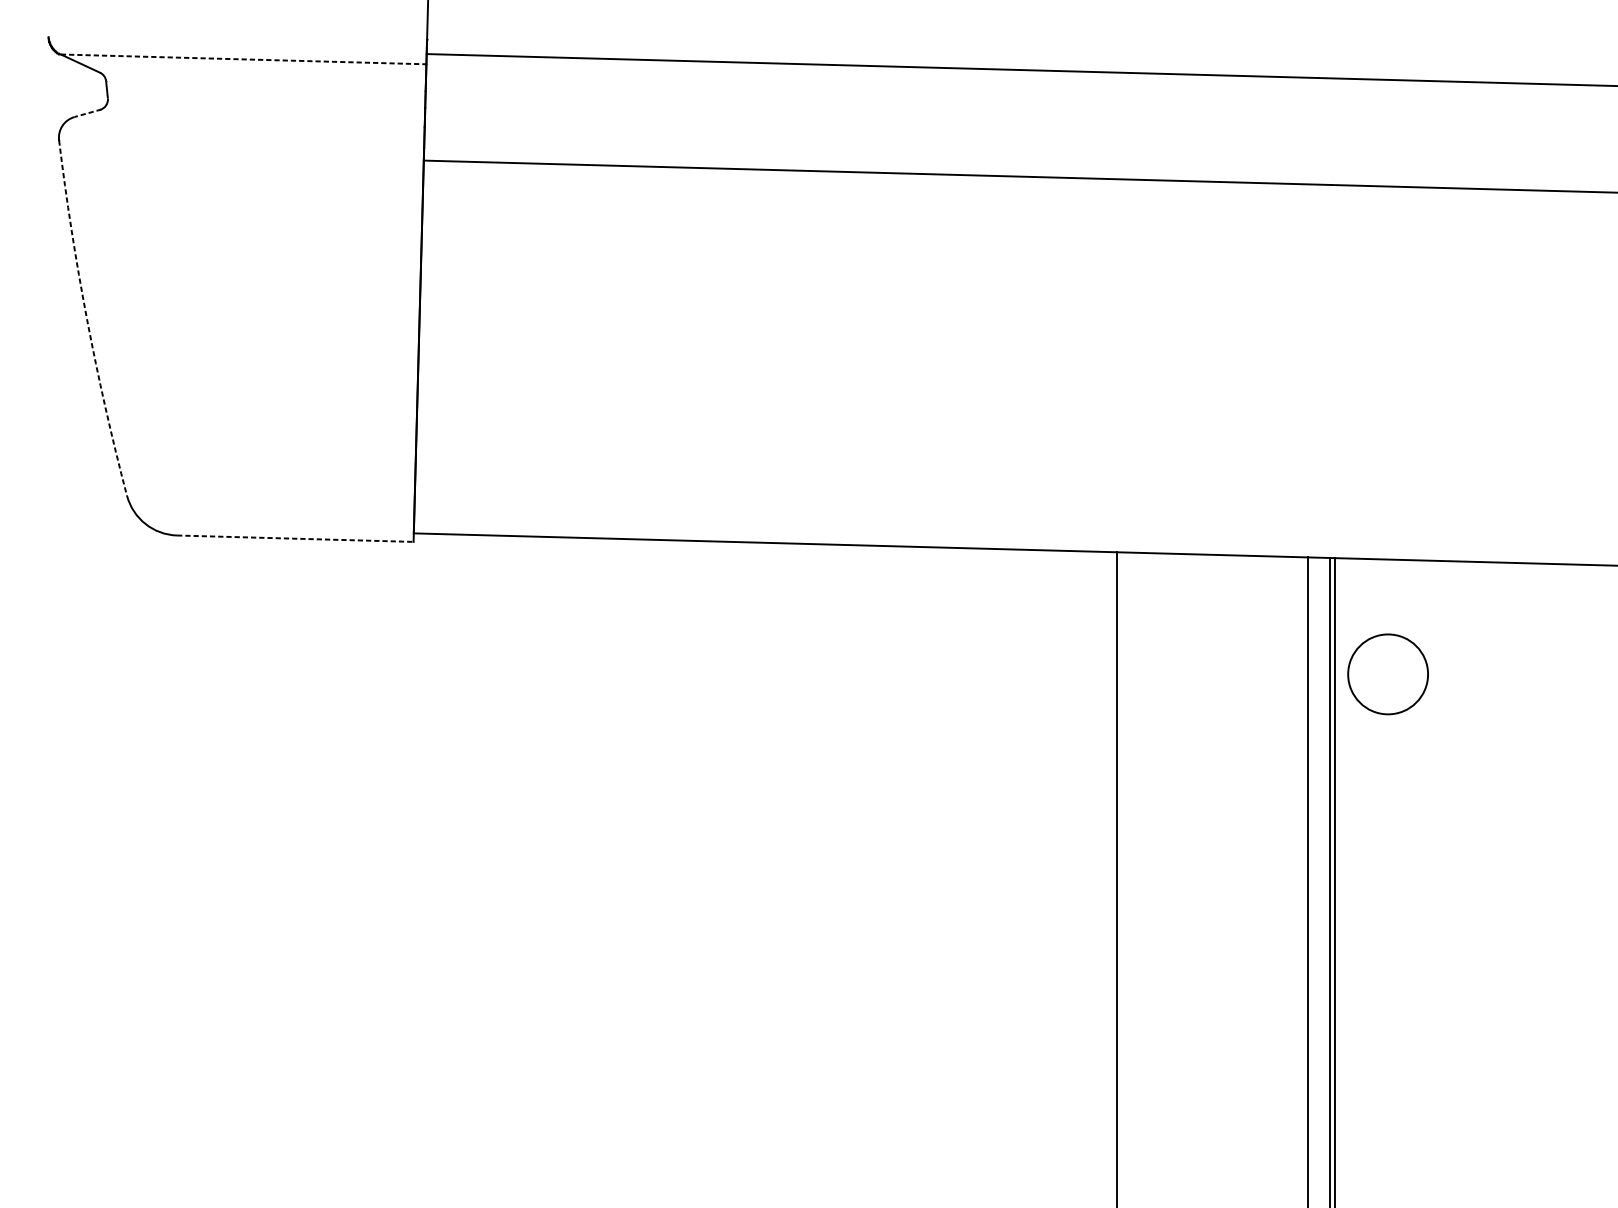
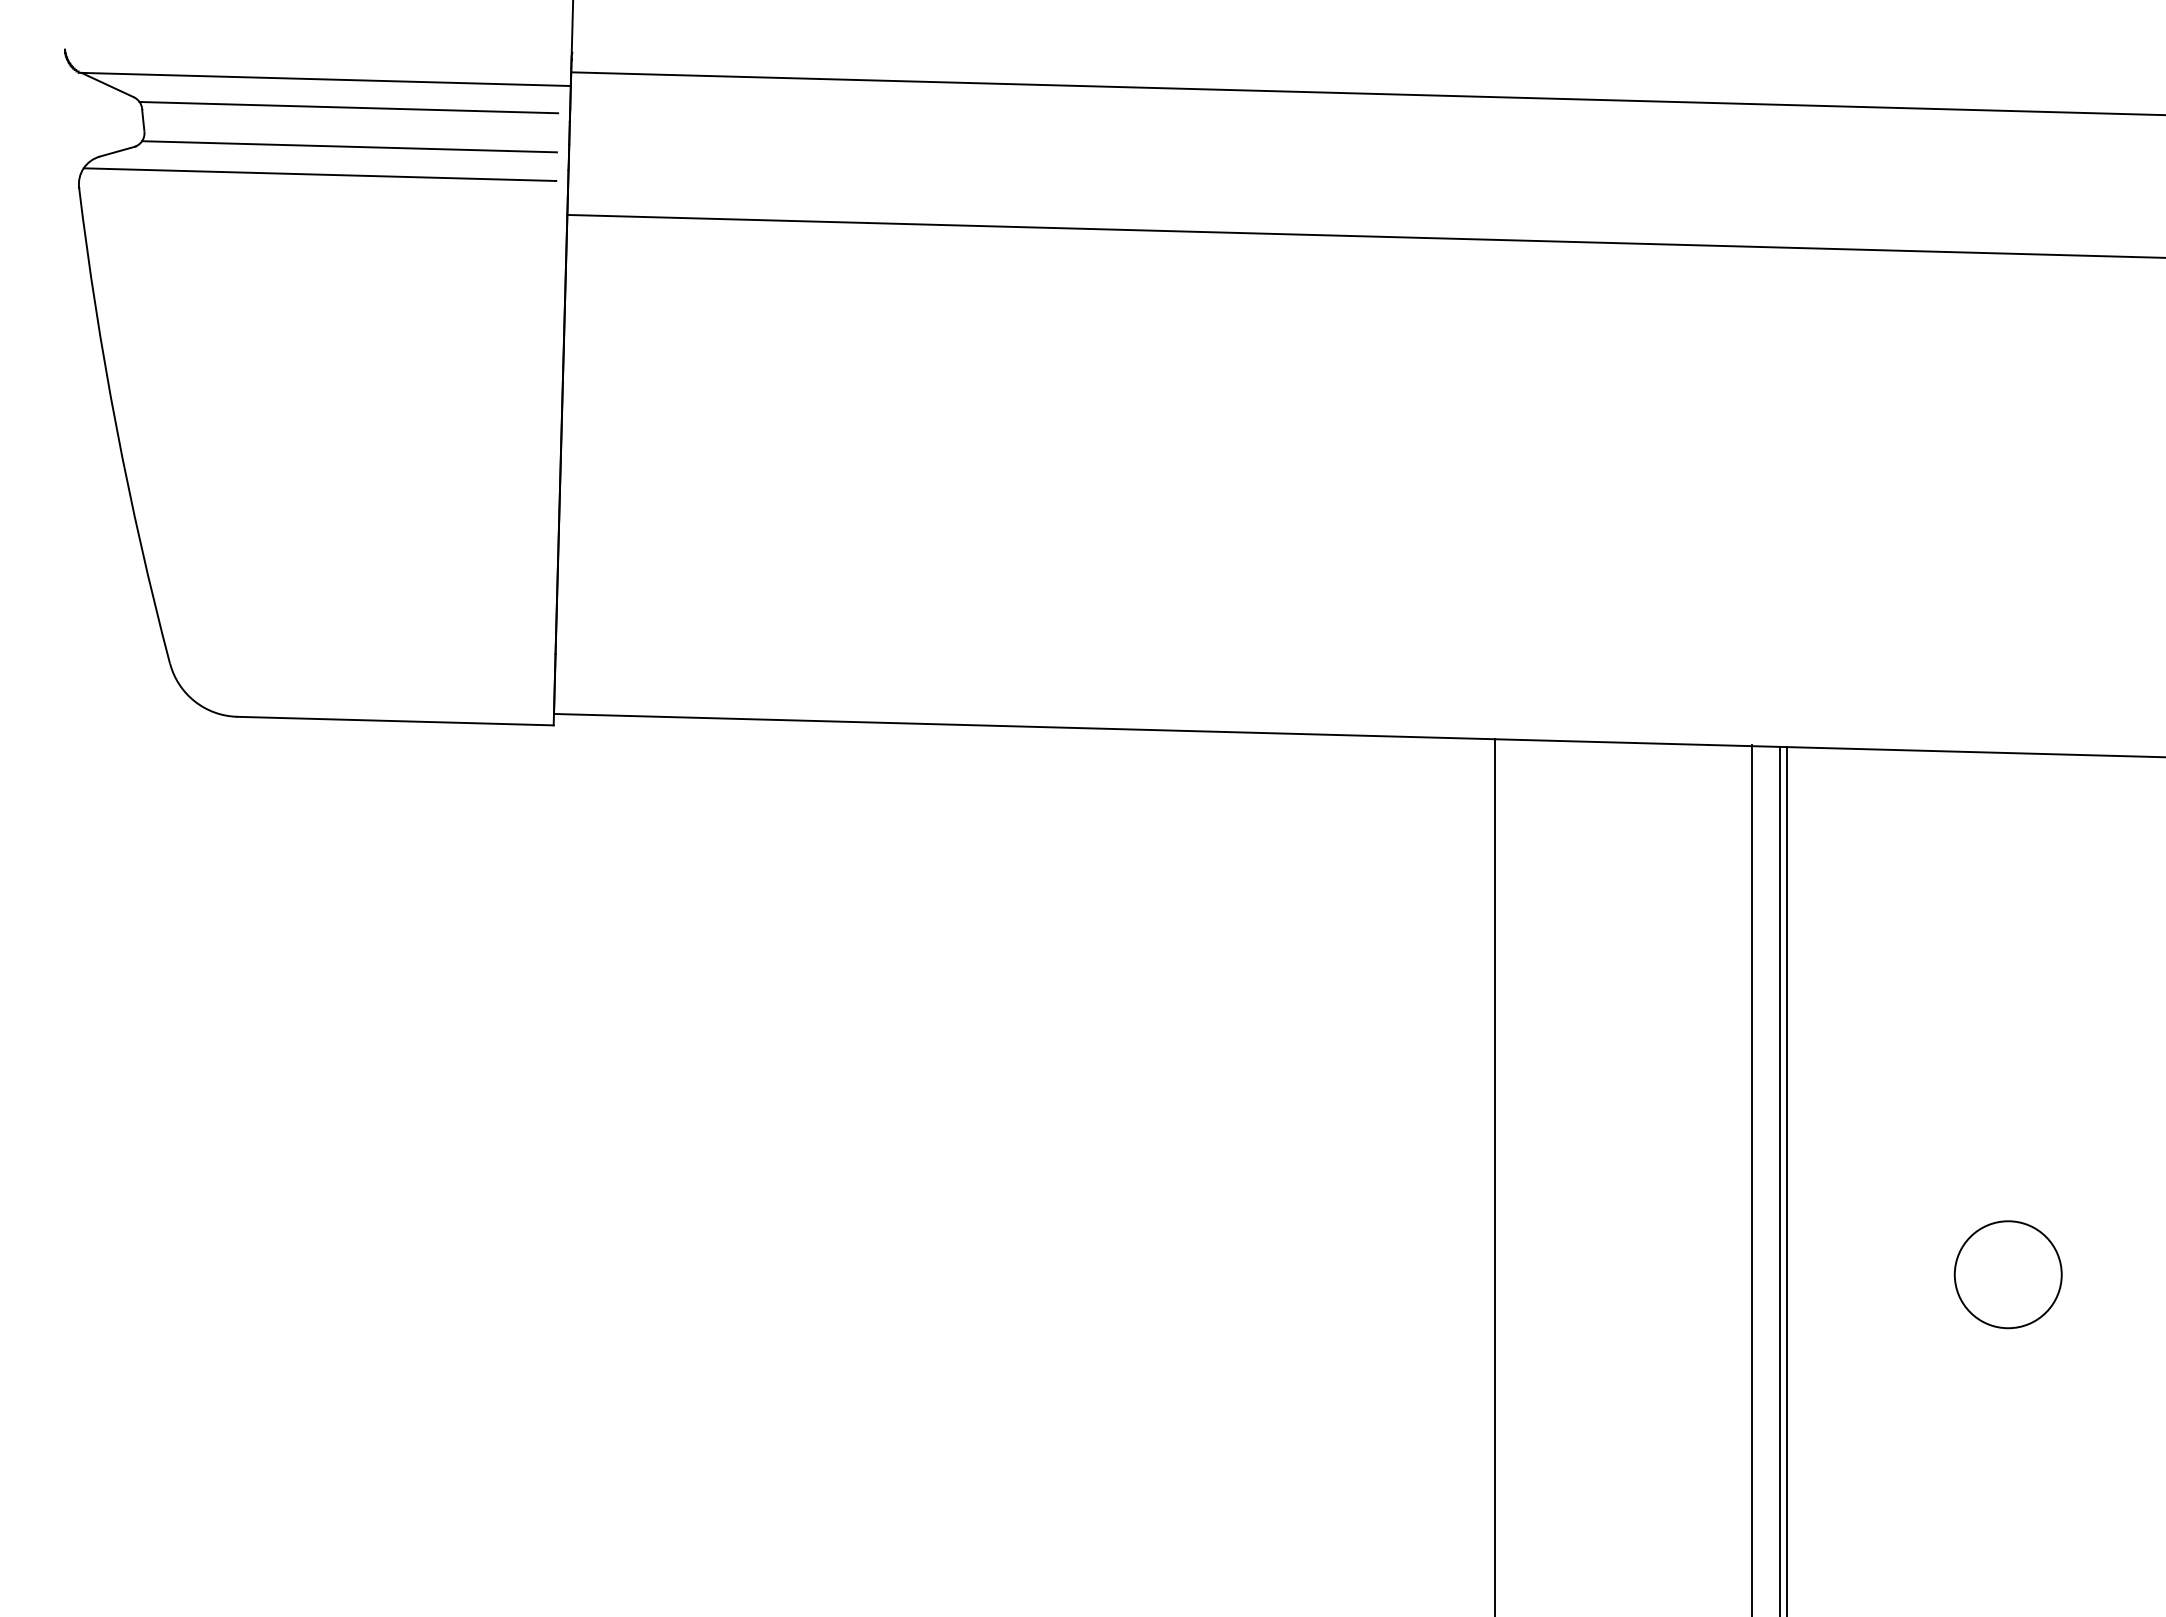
line: (243, 59) -> (326, 79), dashed -> solid
line: (260, 80) -> (348, 107), added
line: (261, 109) -> (349, 146), added
line: (87, 113) -> (117, 151), dashed -> solid
line: (238, 130) -> (319, 174), added
arc: (87, 319) -> (116, 427), dashed -> solid
line: (295, 539) -> (395, 721), dashed -> solid
circle: (1387, 674) -> (2007, 1274), moved

